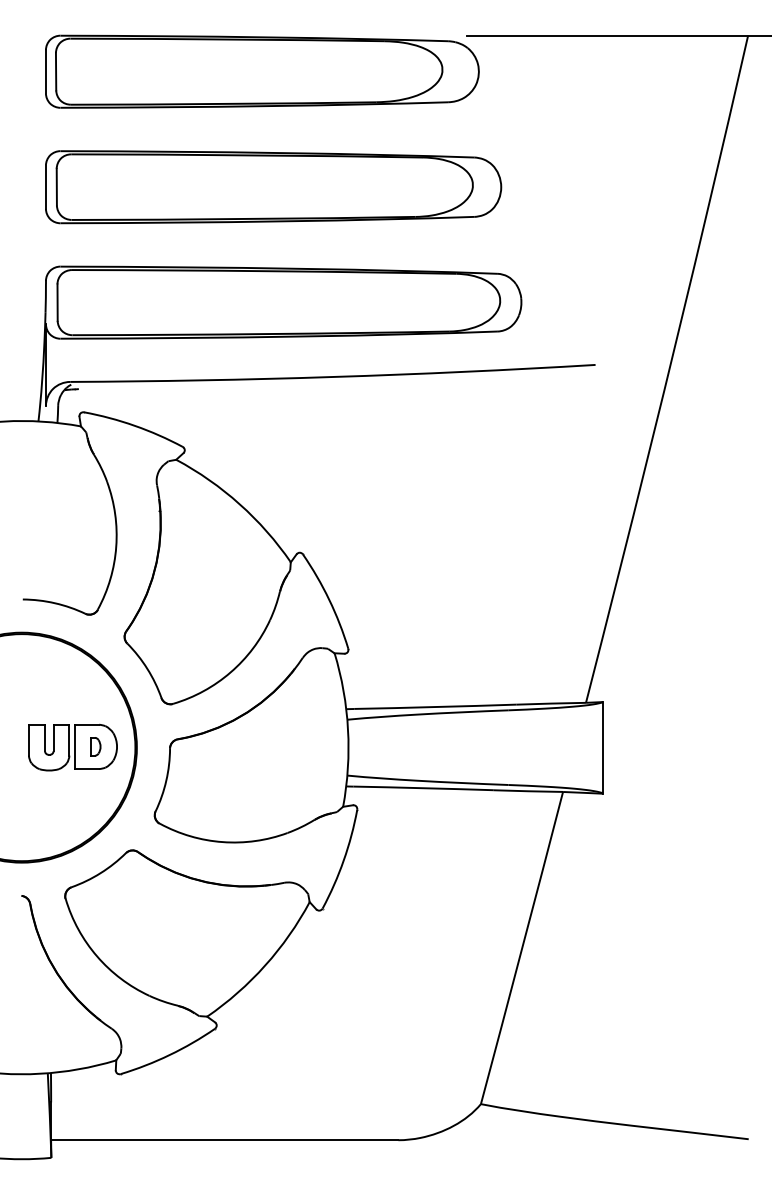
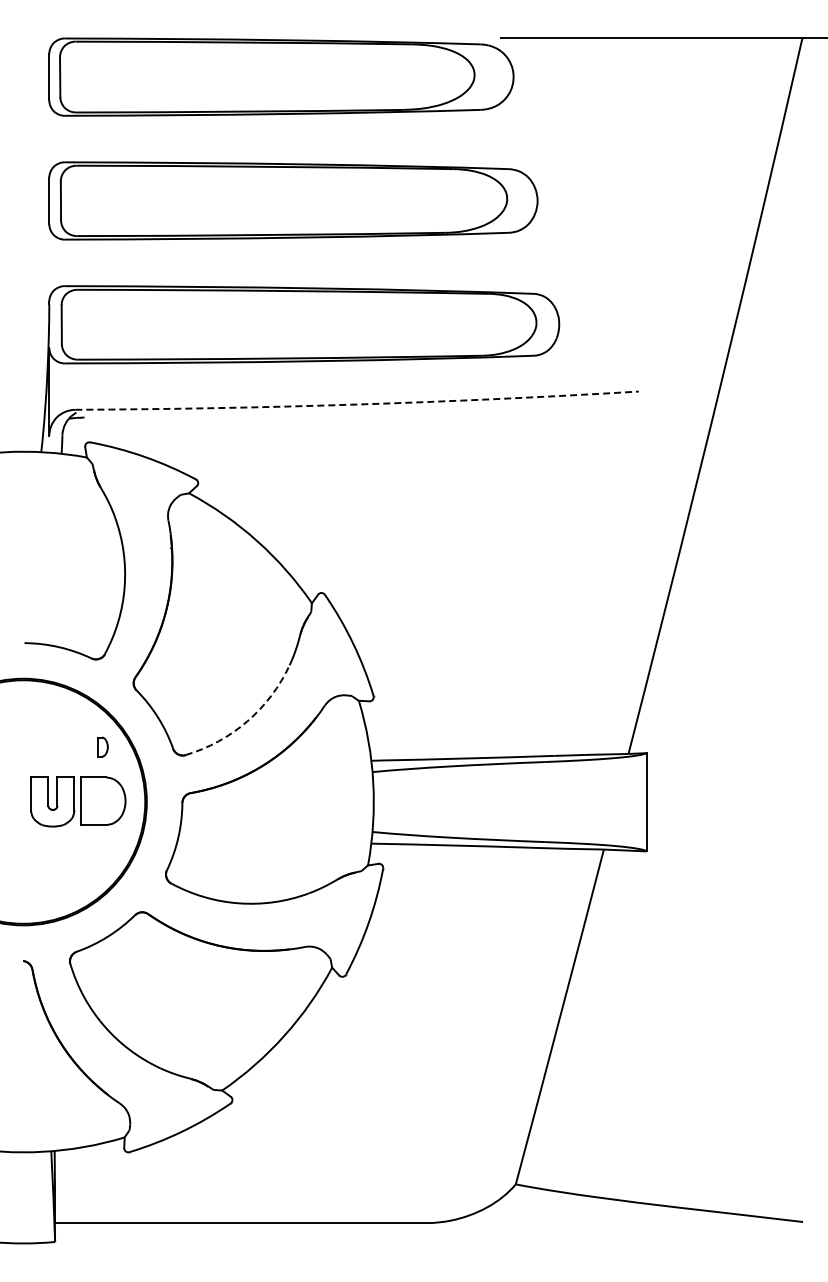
arc: (333, 376) -> (357, 404), solid -> dashed
arc: (230, 672) -> (247, 721), solid -> dashed
part: (95, 746) -> (102, 746), moved

